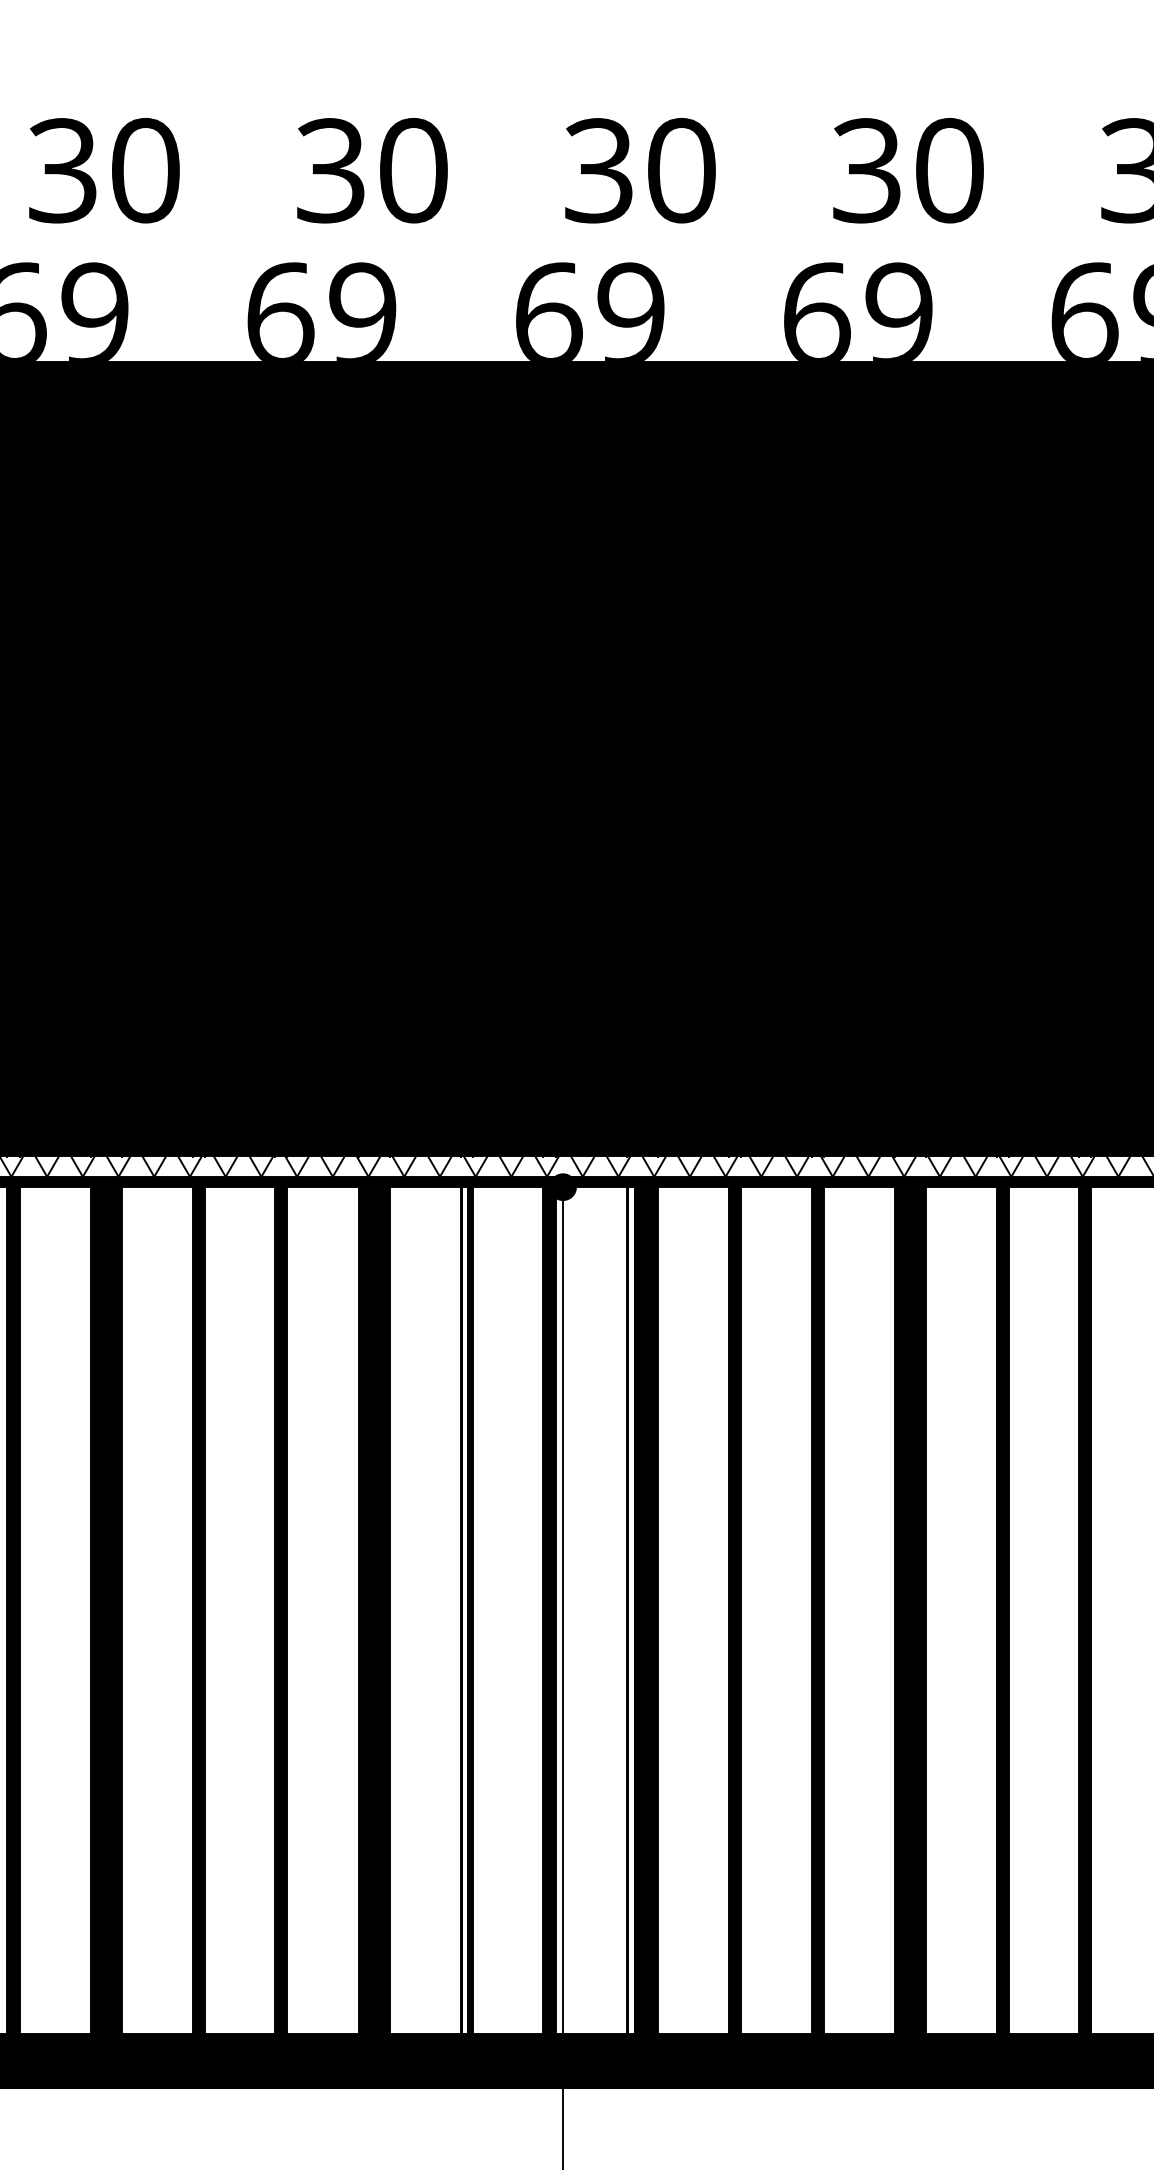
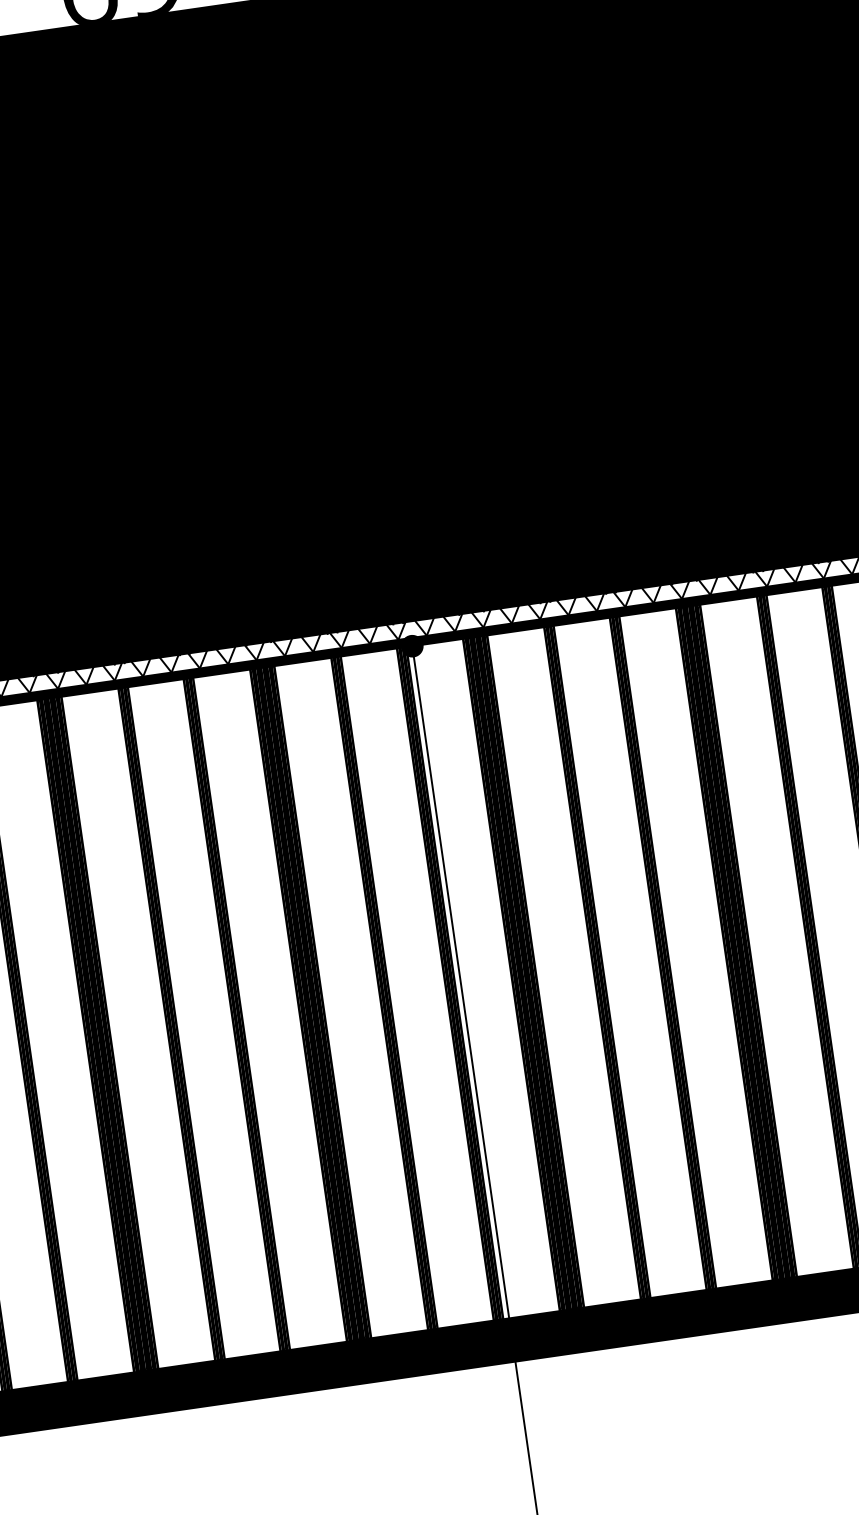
fill: (464, 1610) -> (382, 993), added
fill: (631, 1610) -> (515, 974), added

